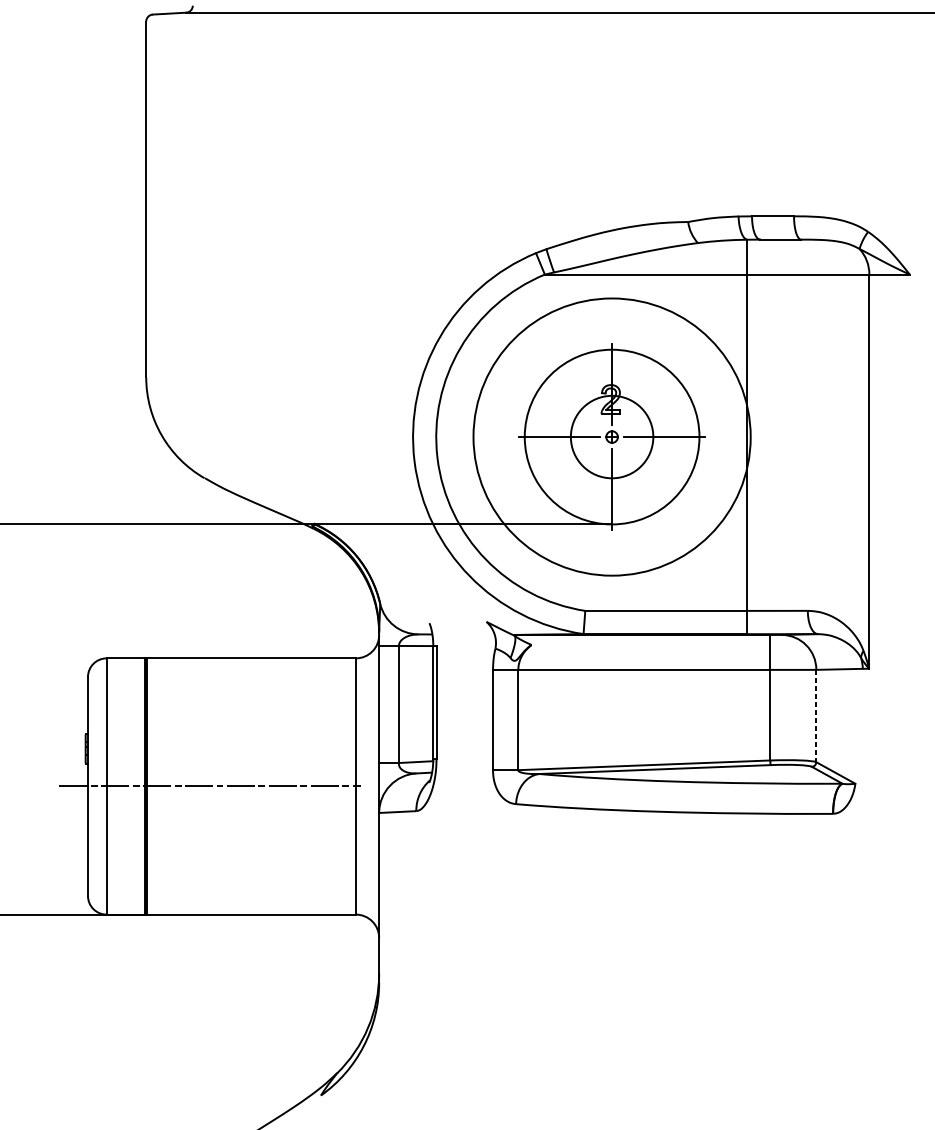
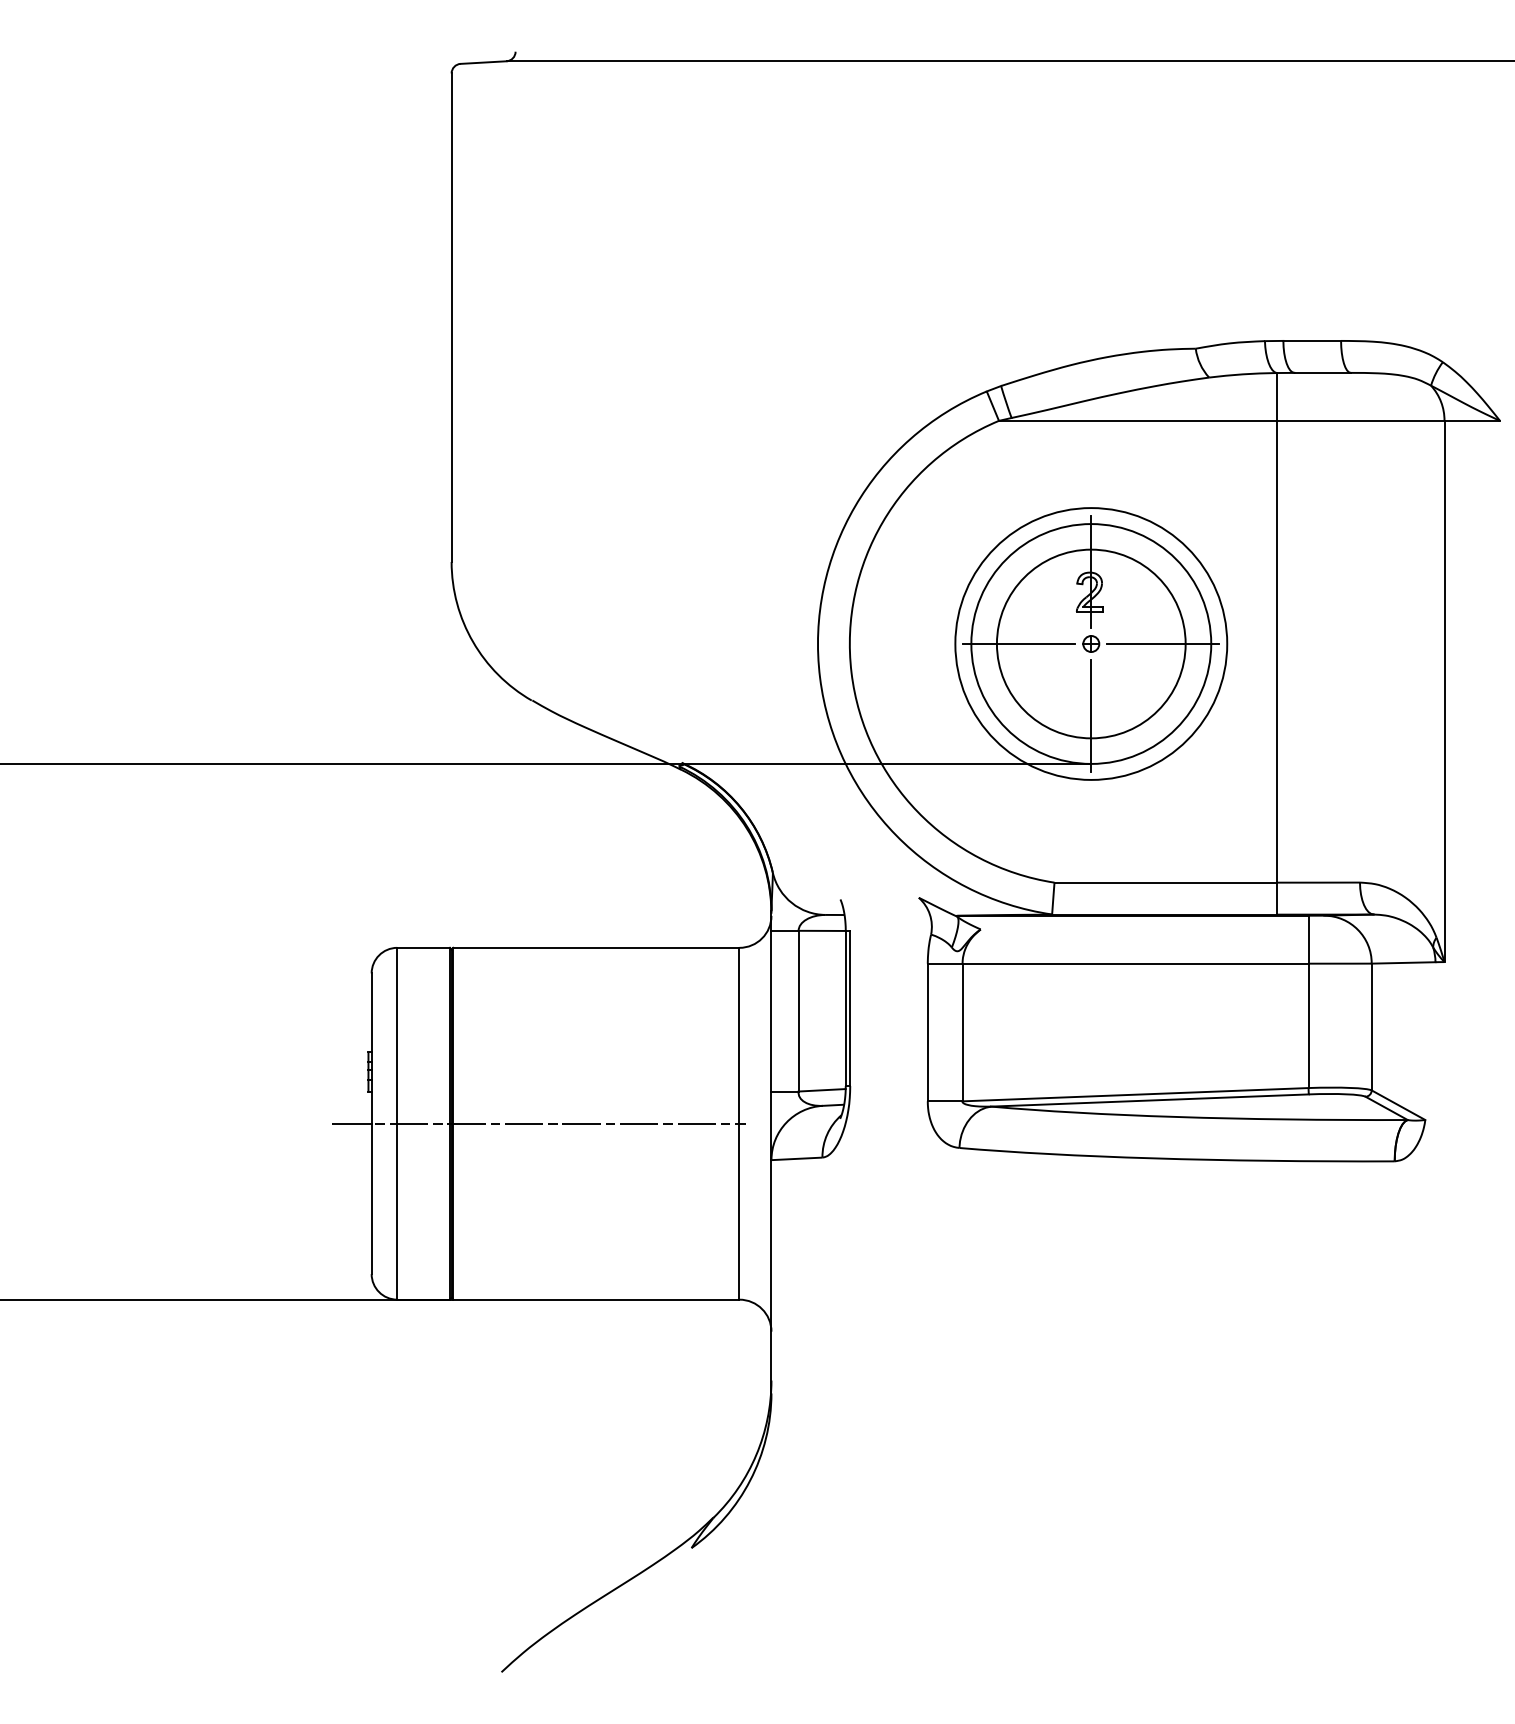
circle: (611, 436) -> (1090, 643), size x1.67
circle: (612, 436) -> (1091, 643), size x0.71
line: (816, 716) -> (1371, 1027), dashed -> solid

